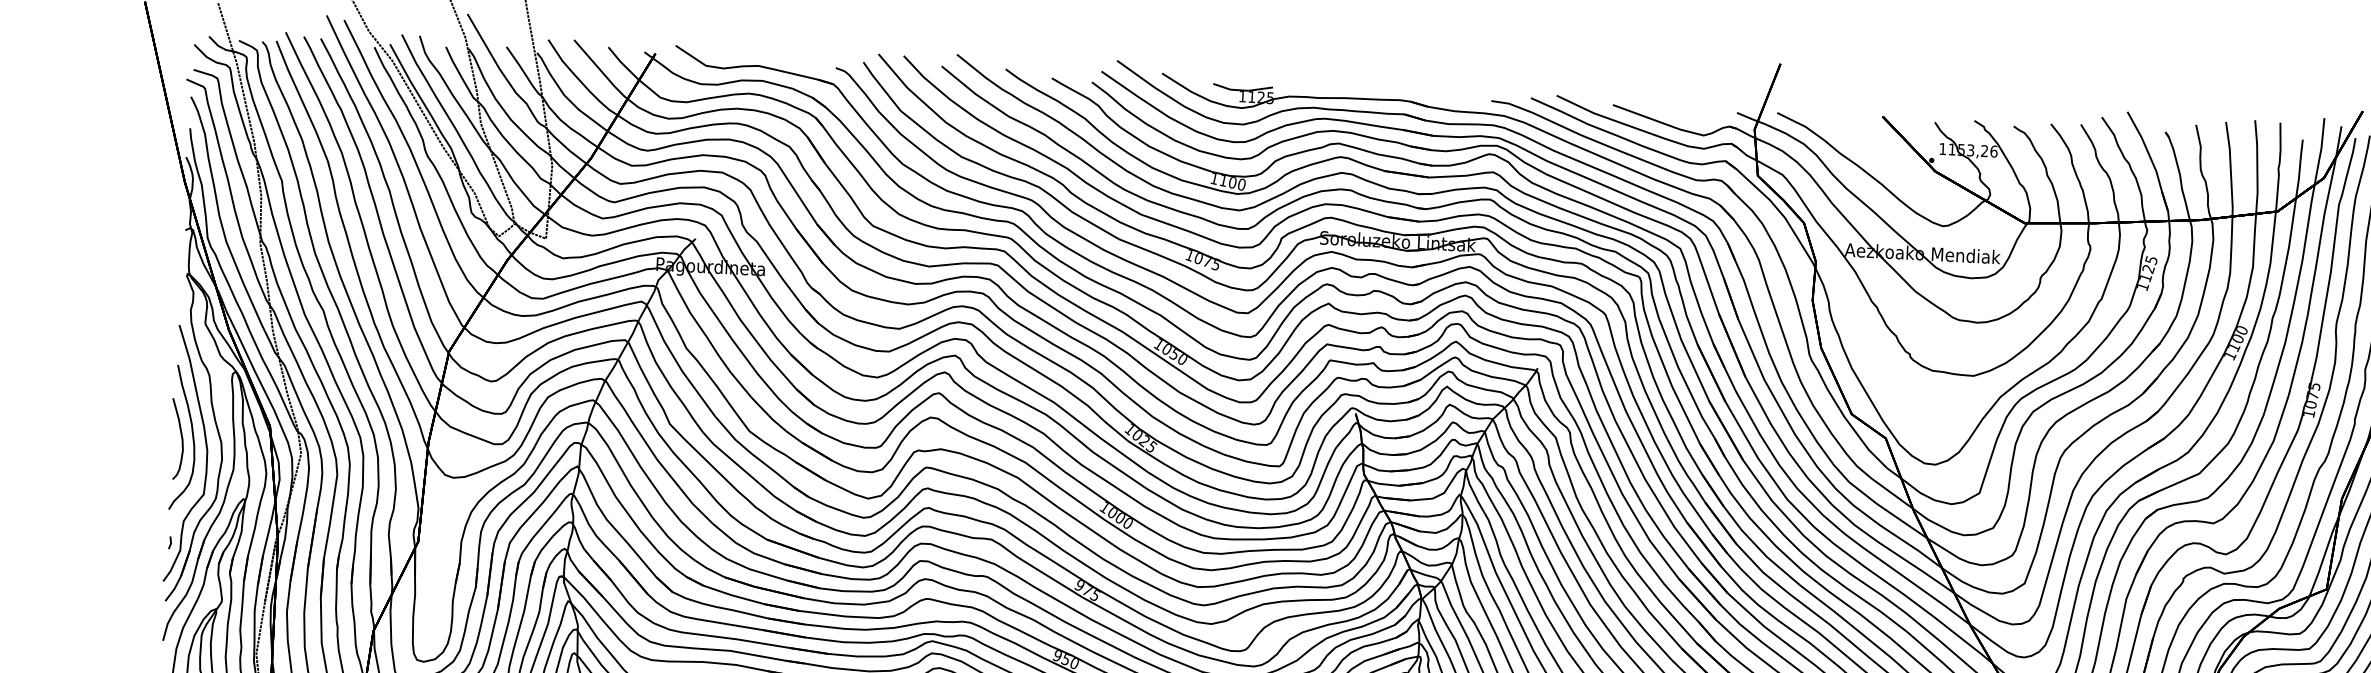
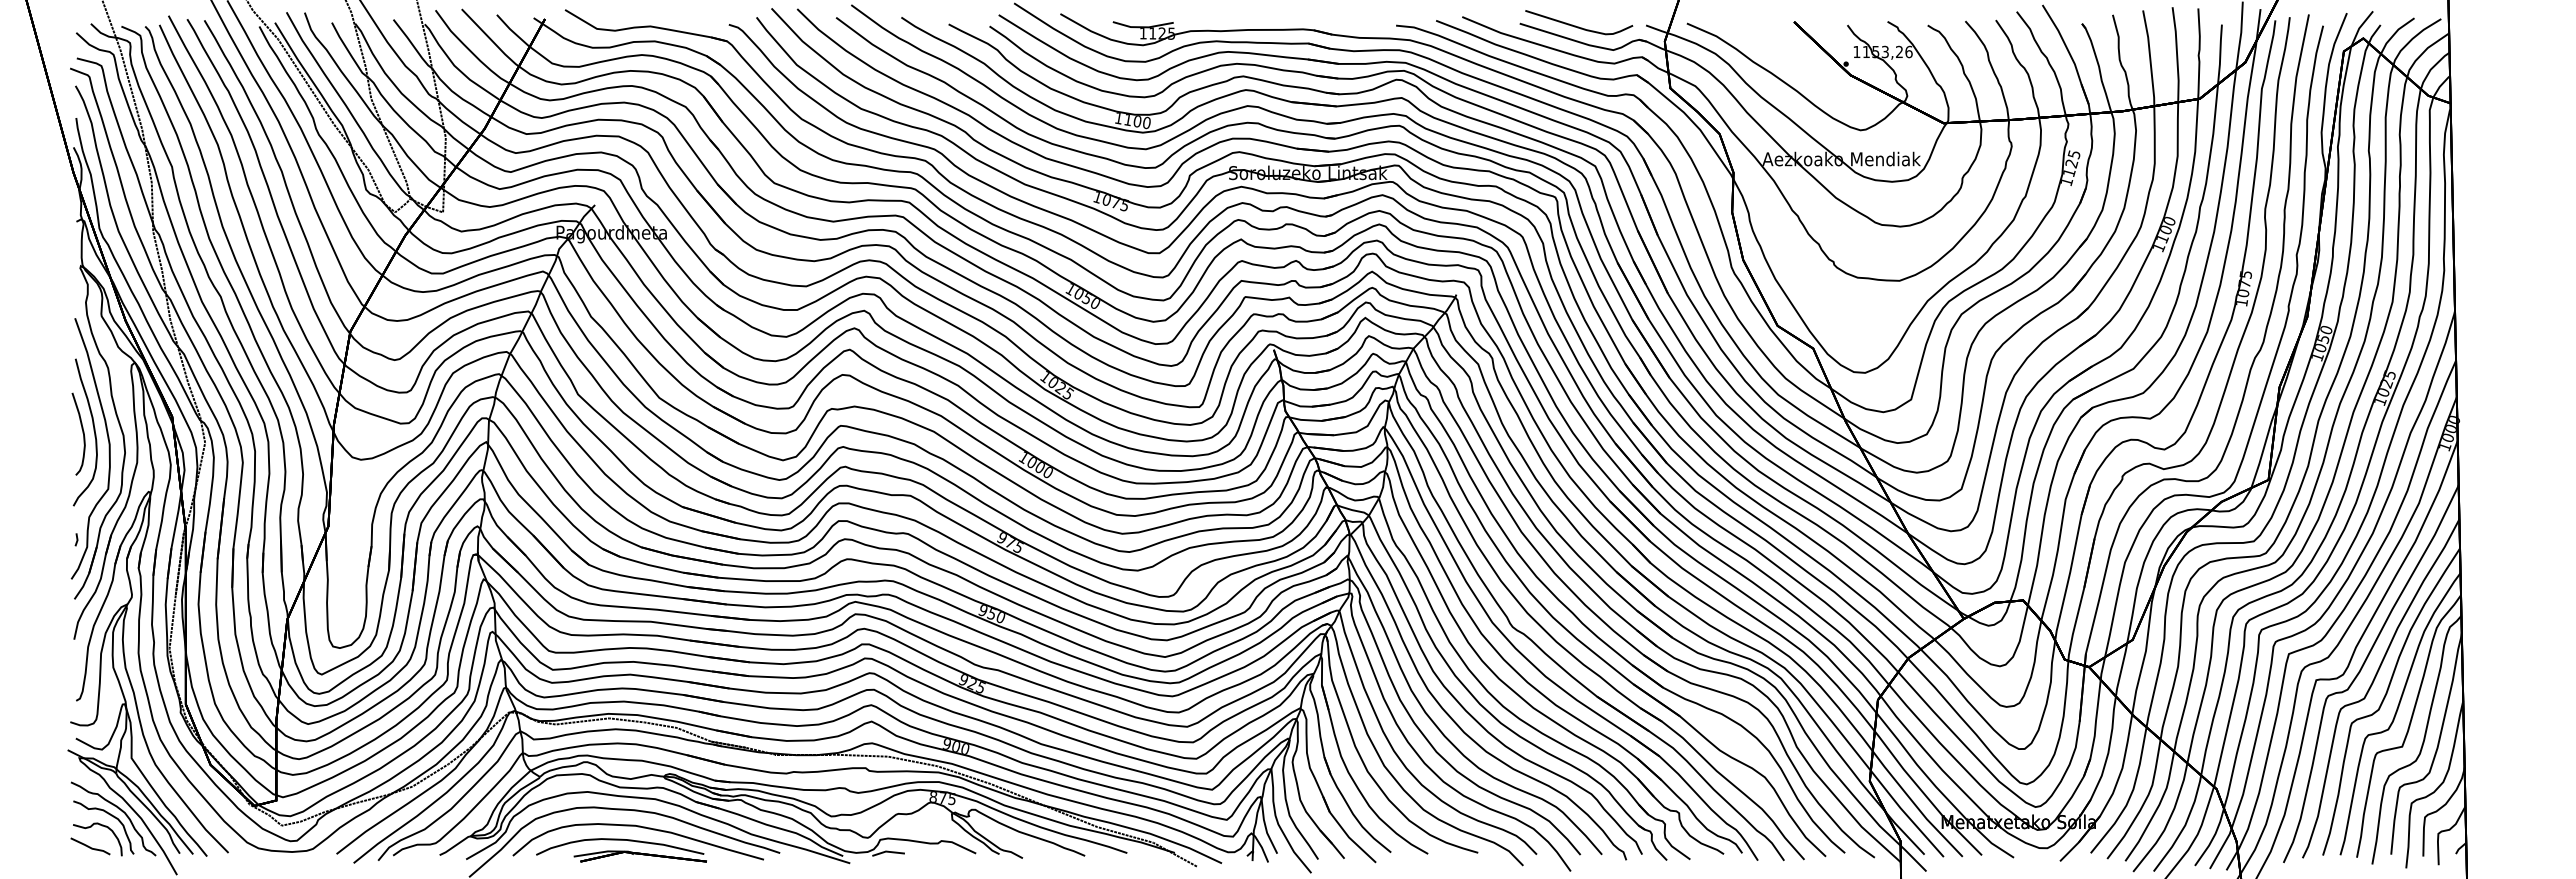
curve: (1671, 110) -> (1579, 26), added

